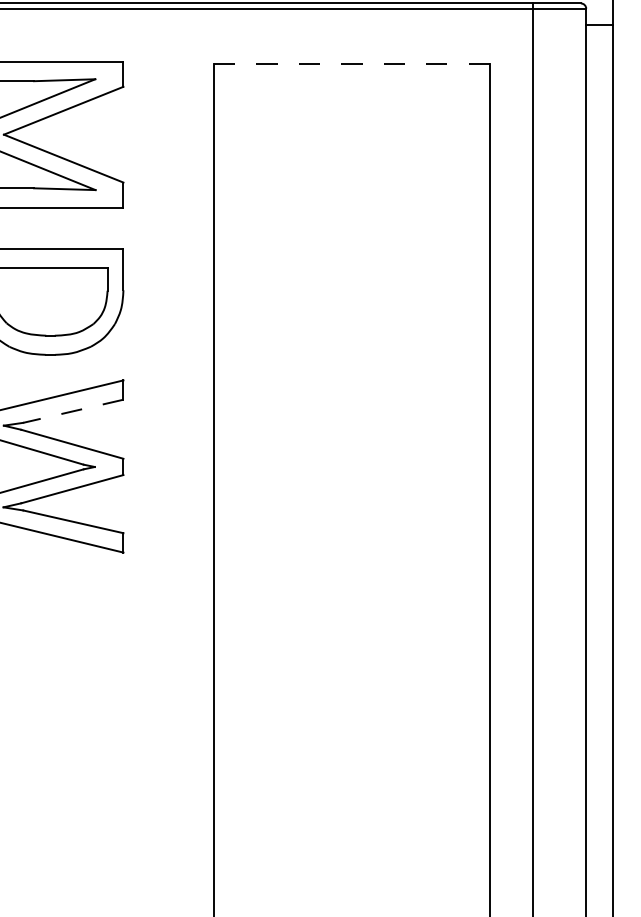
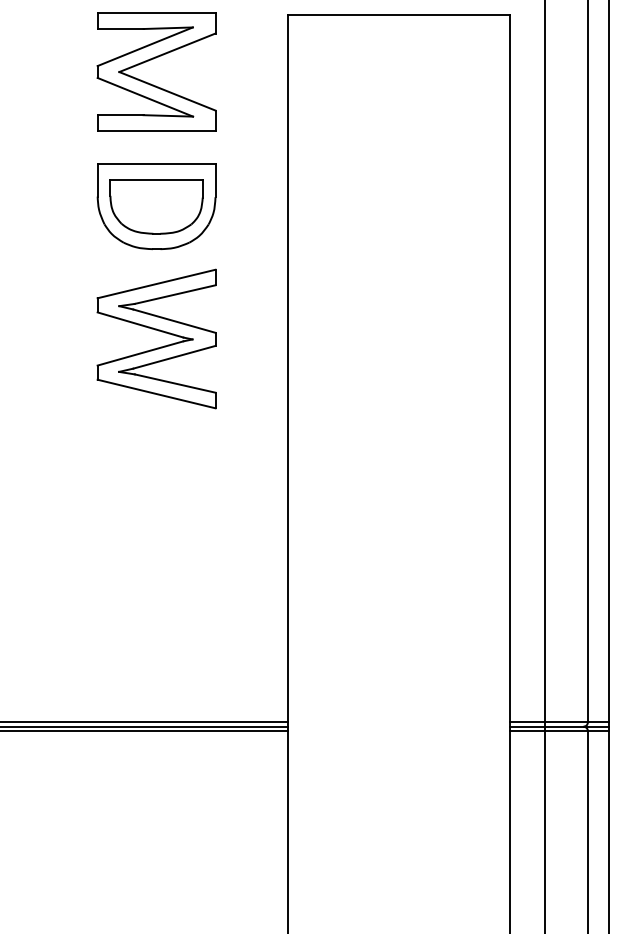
line: (352, 64) -> (399, 15), dashed -> solid
line: (72, 411) -> (174, 294), dashed -> solid

